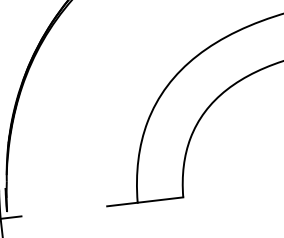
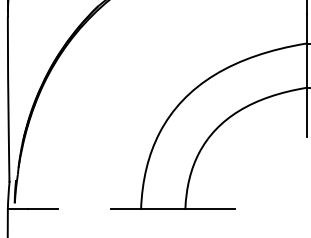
line: (208, 194) -> (209, 209), added
line: (36, 215) -> (42, 209), added

